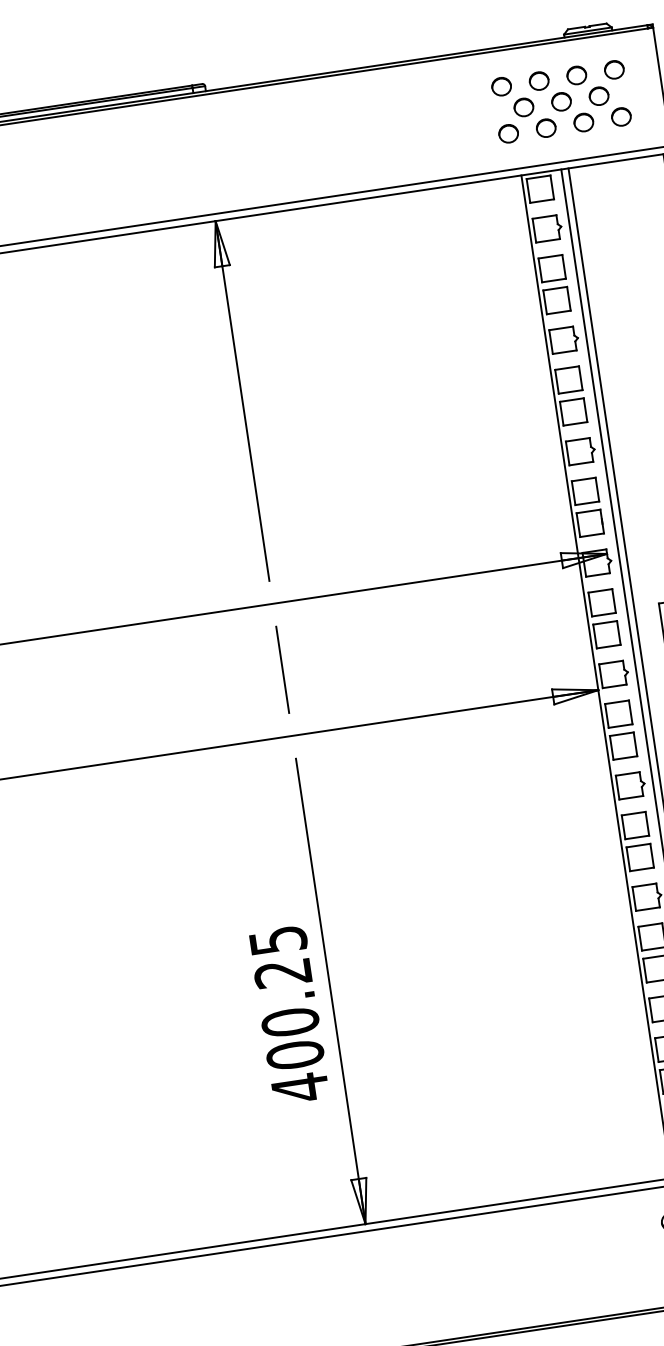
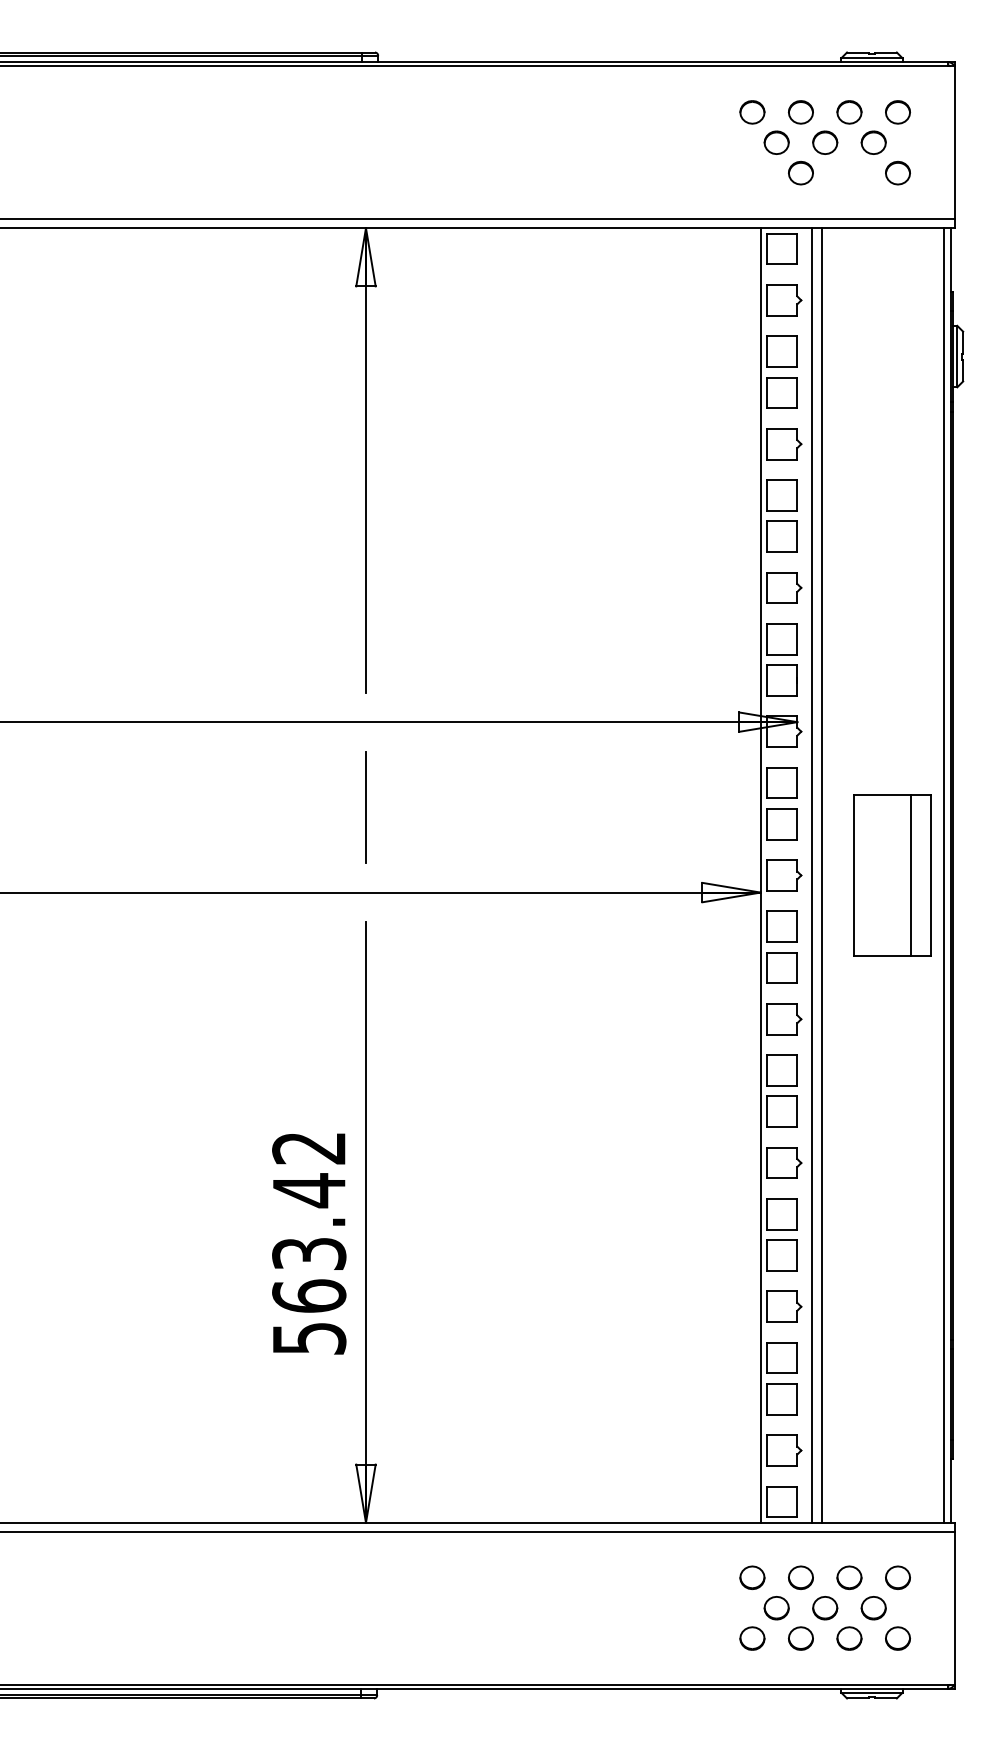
part: (583, 122) -> (849, 172), removed
part: (508, 133) -> (752, 172), removed
text: (289, 1015) -> (309, 1244), 400.25 -> 563.42

